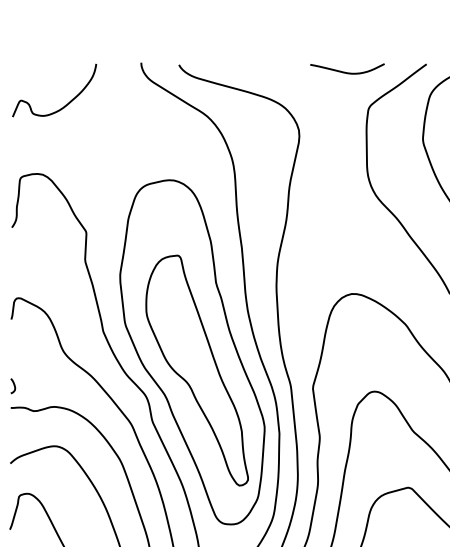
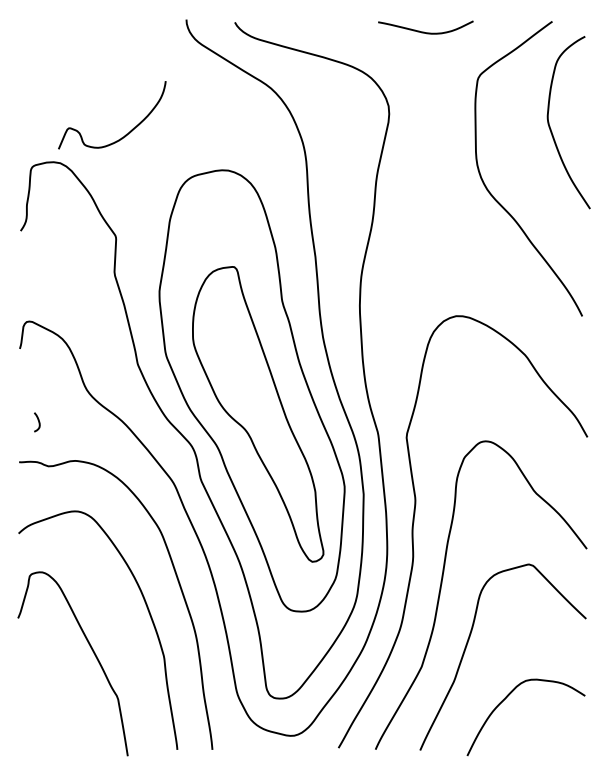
curve: (346, 72) -> (424, 31), moved
curve: (64, 105) -> (125, 134), moved
curve: (14, 386) -> (38, 422), moved

